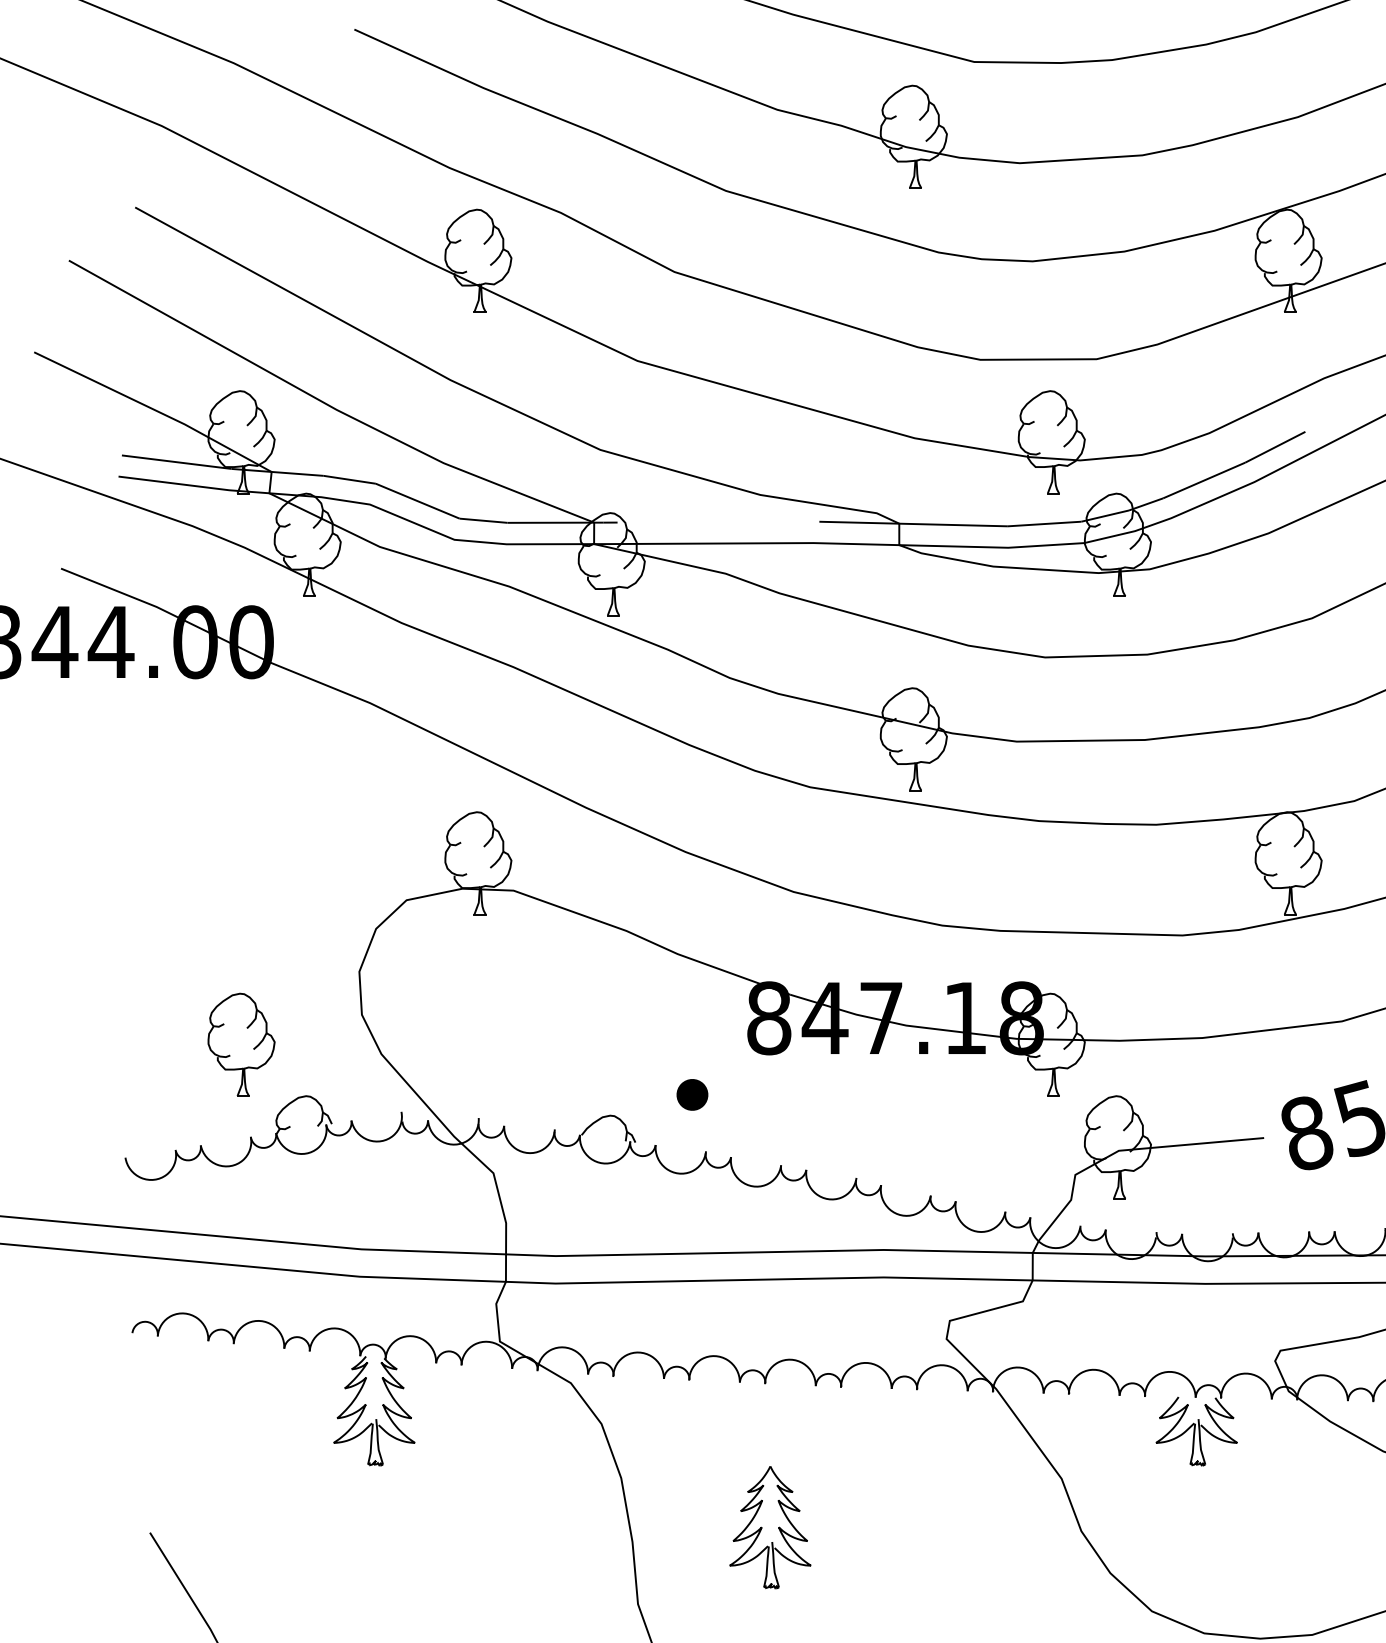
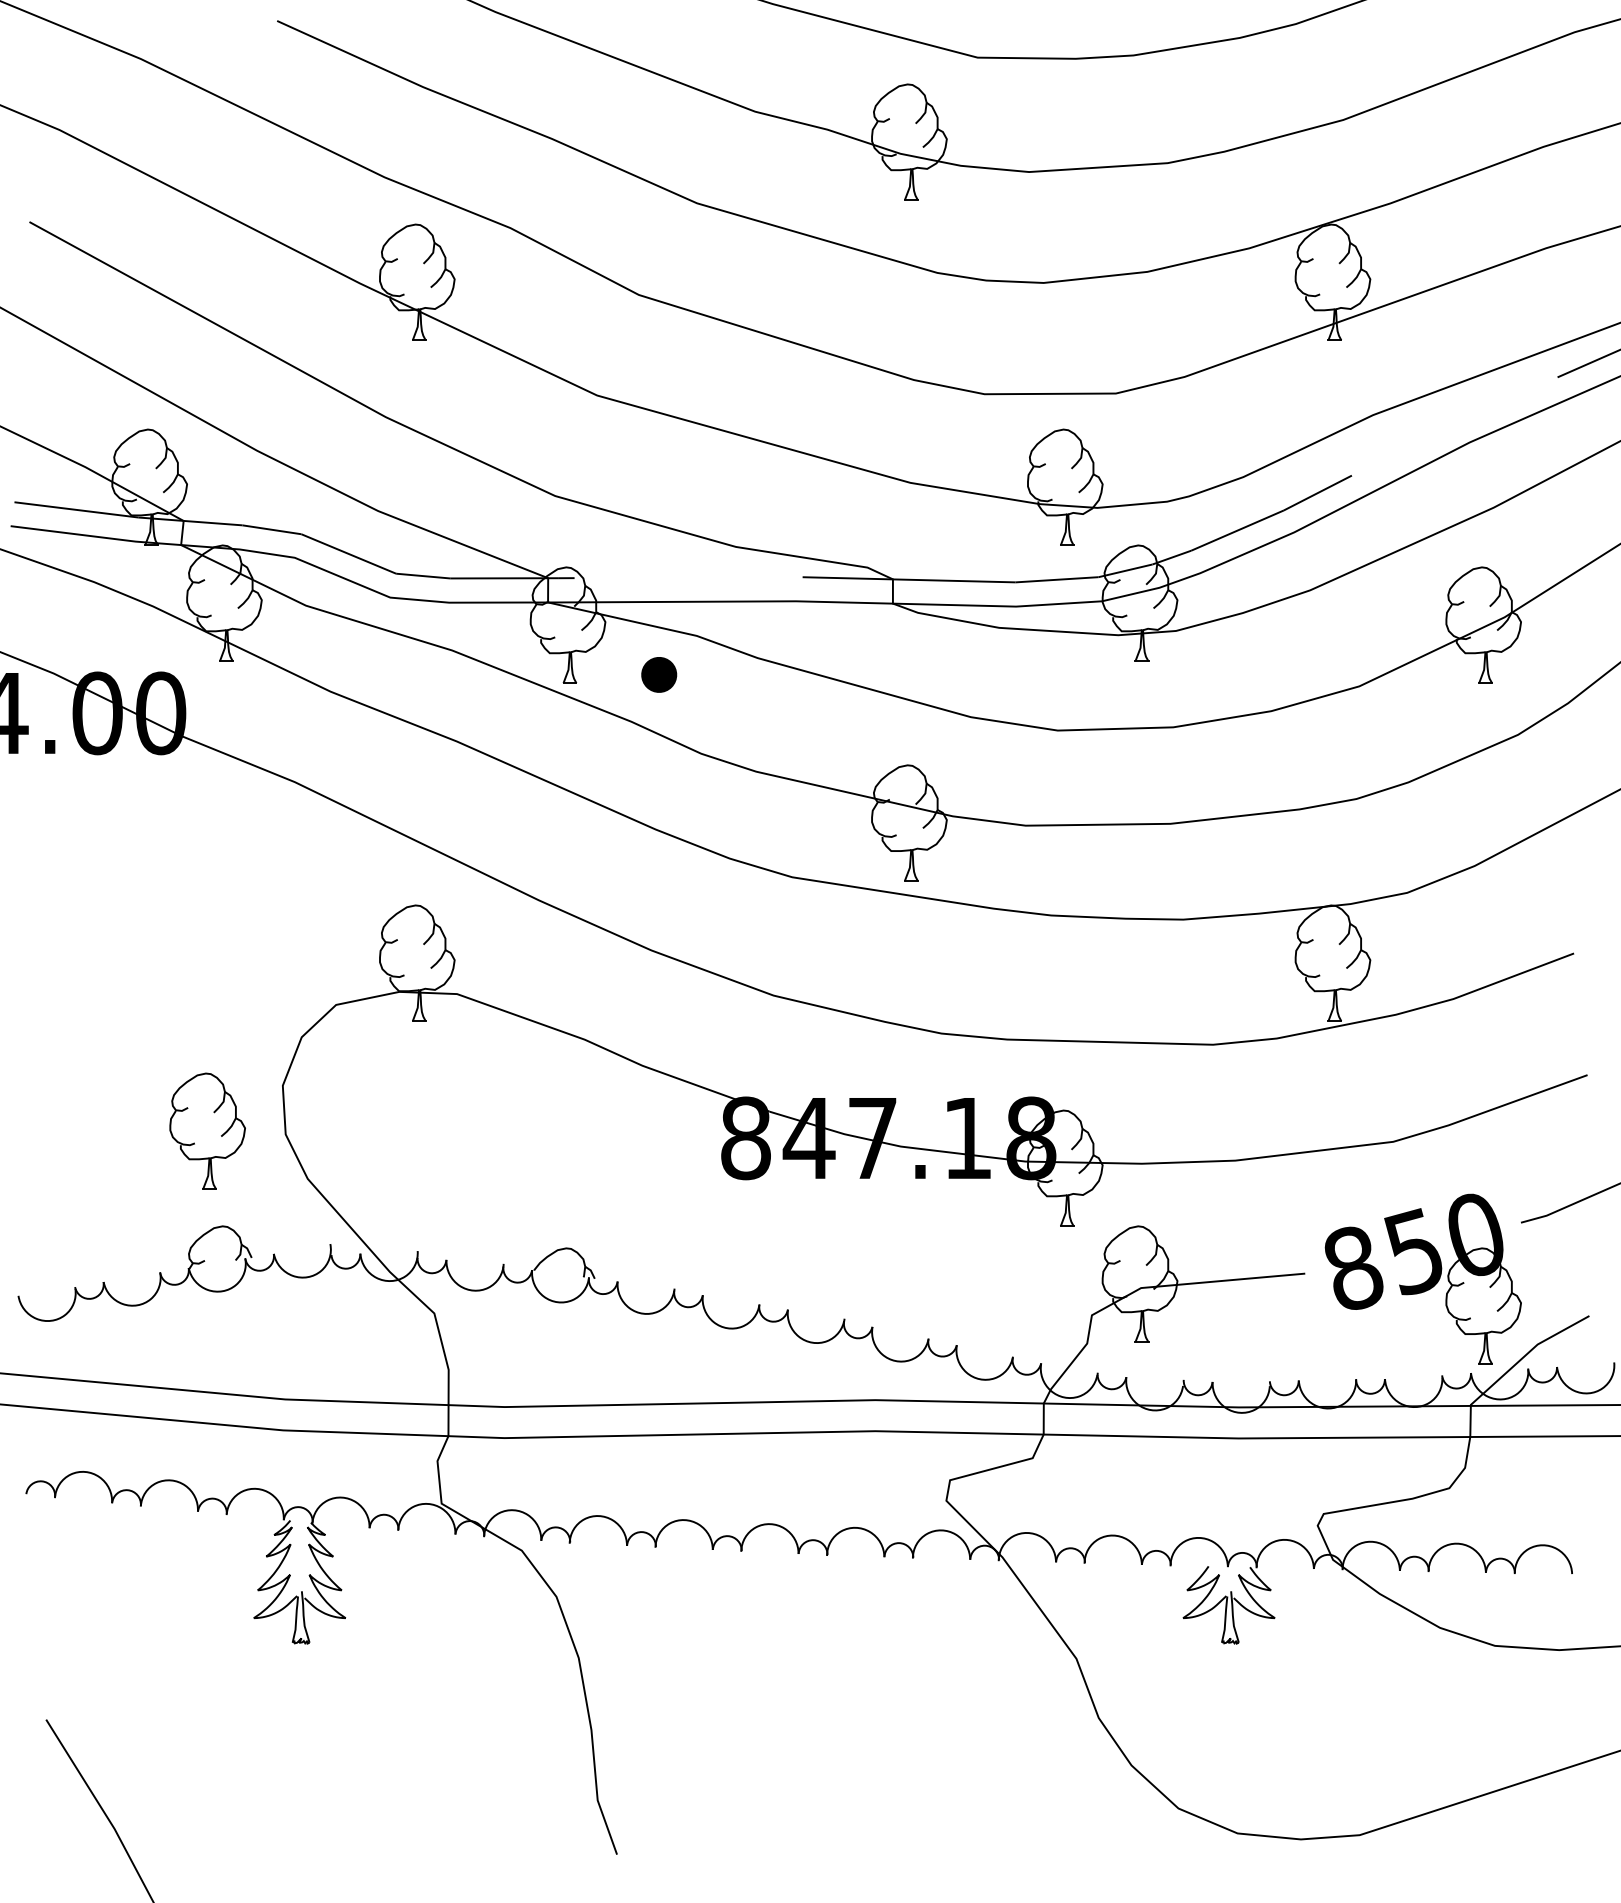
part: (241, 1044) -> (207, 1130), moved
part: (692, 1094) -> (659, 674), moved
part: (770, 1527) -> (747, 1713), removed

